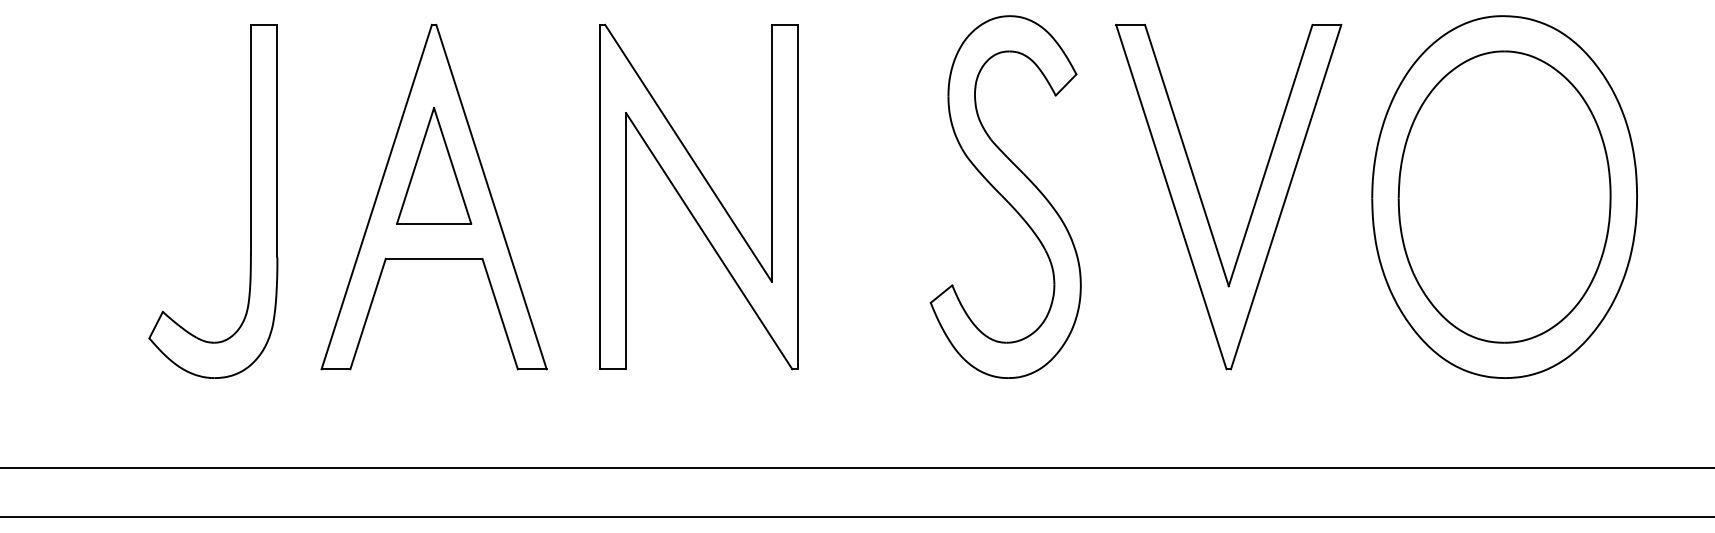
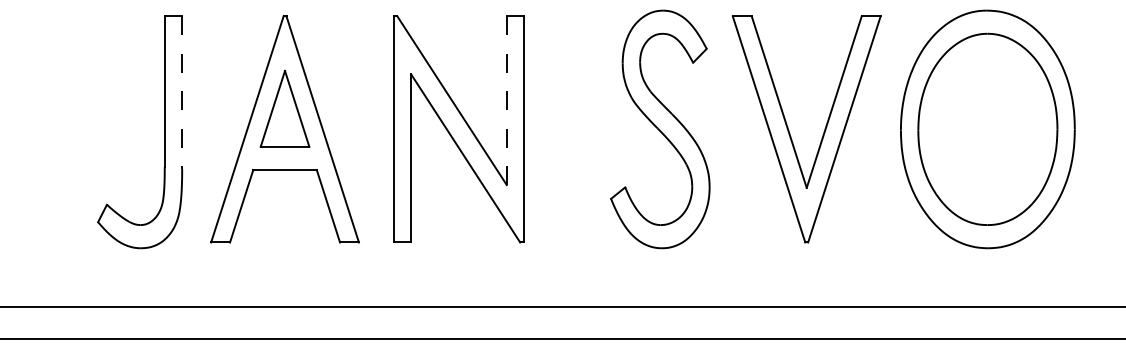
line: (277, 142) -> (182, 93), solid -> dashed
line: (771, 153) -> (506, 100), solid -> dashed

